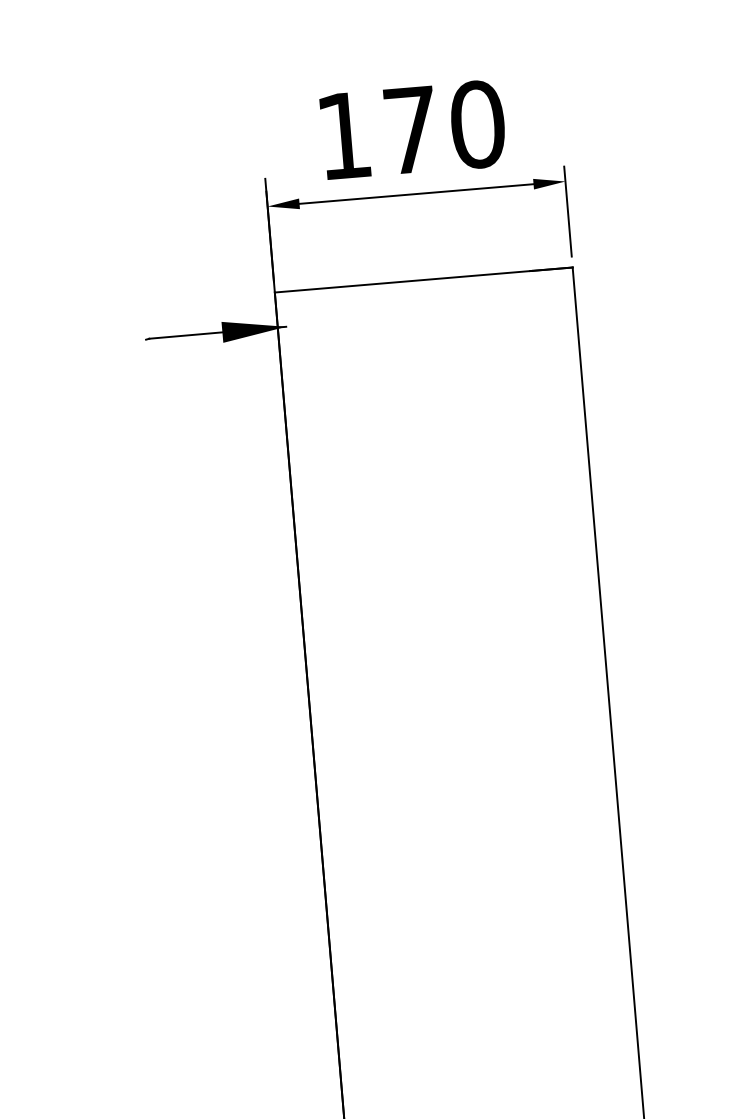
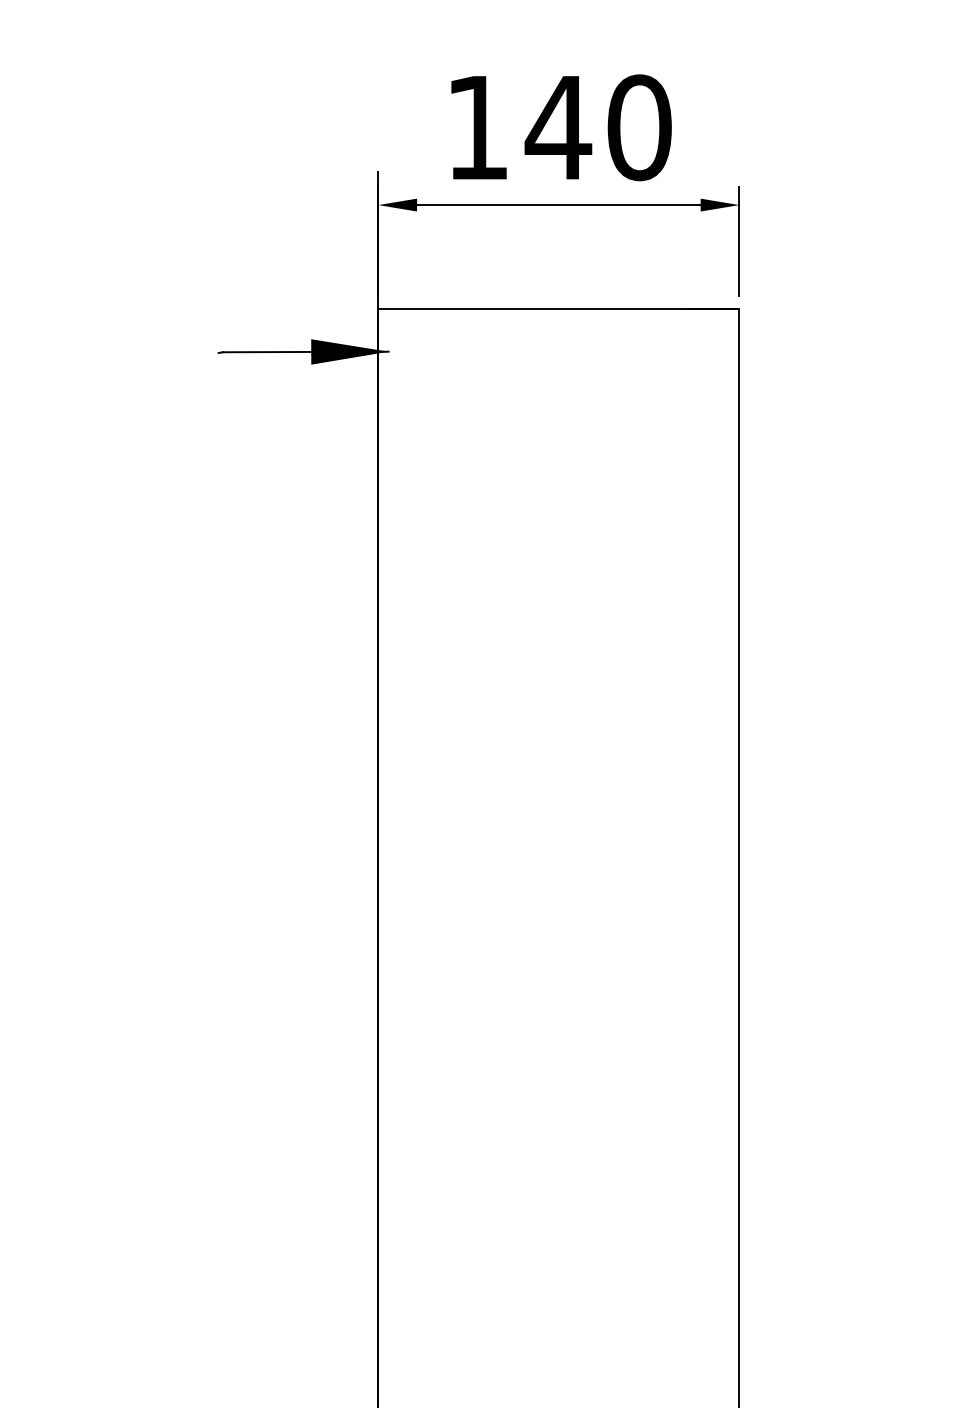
text: (410, 130) -> (558, 127), 170 -> 140

